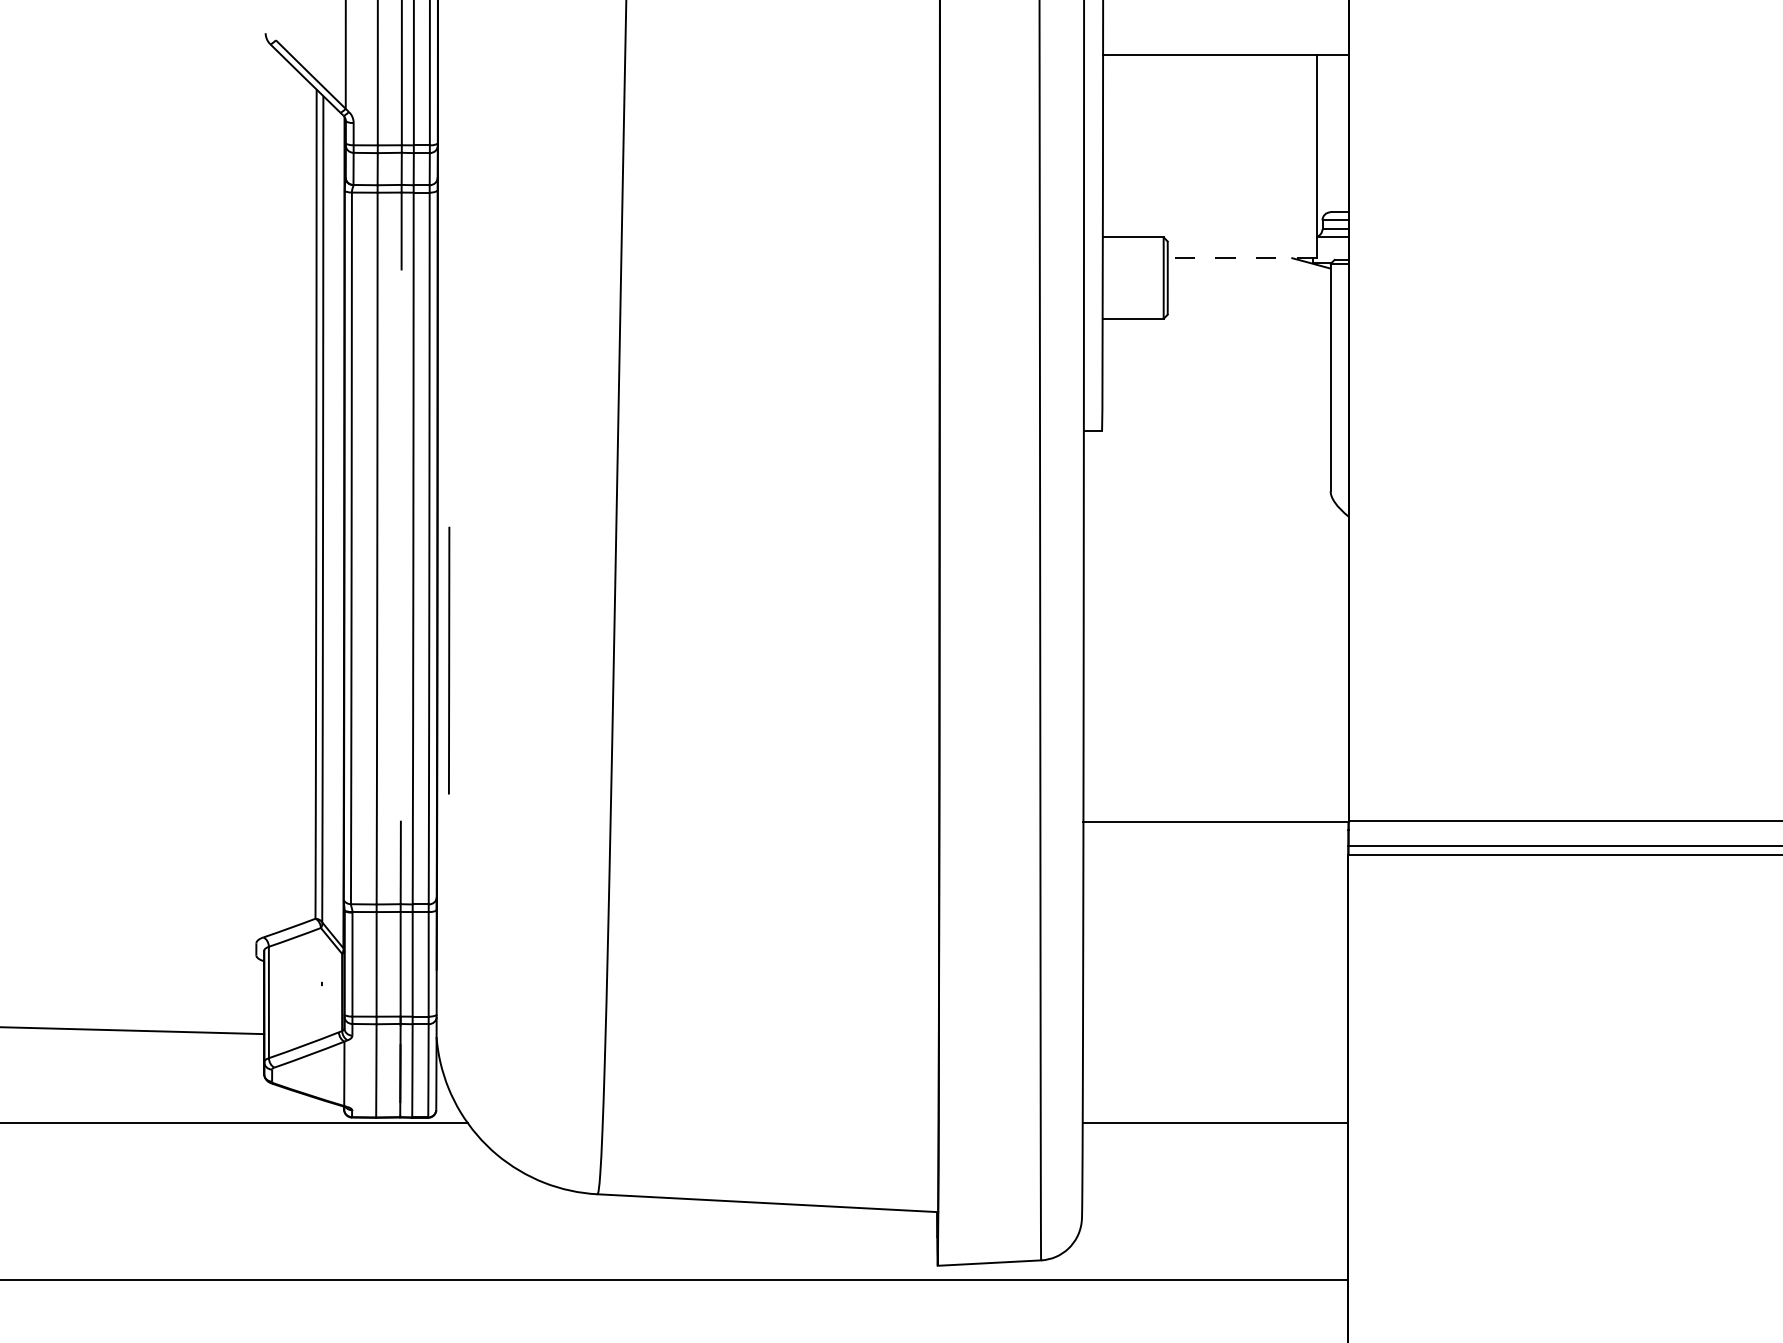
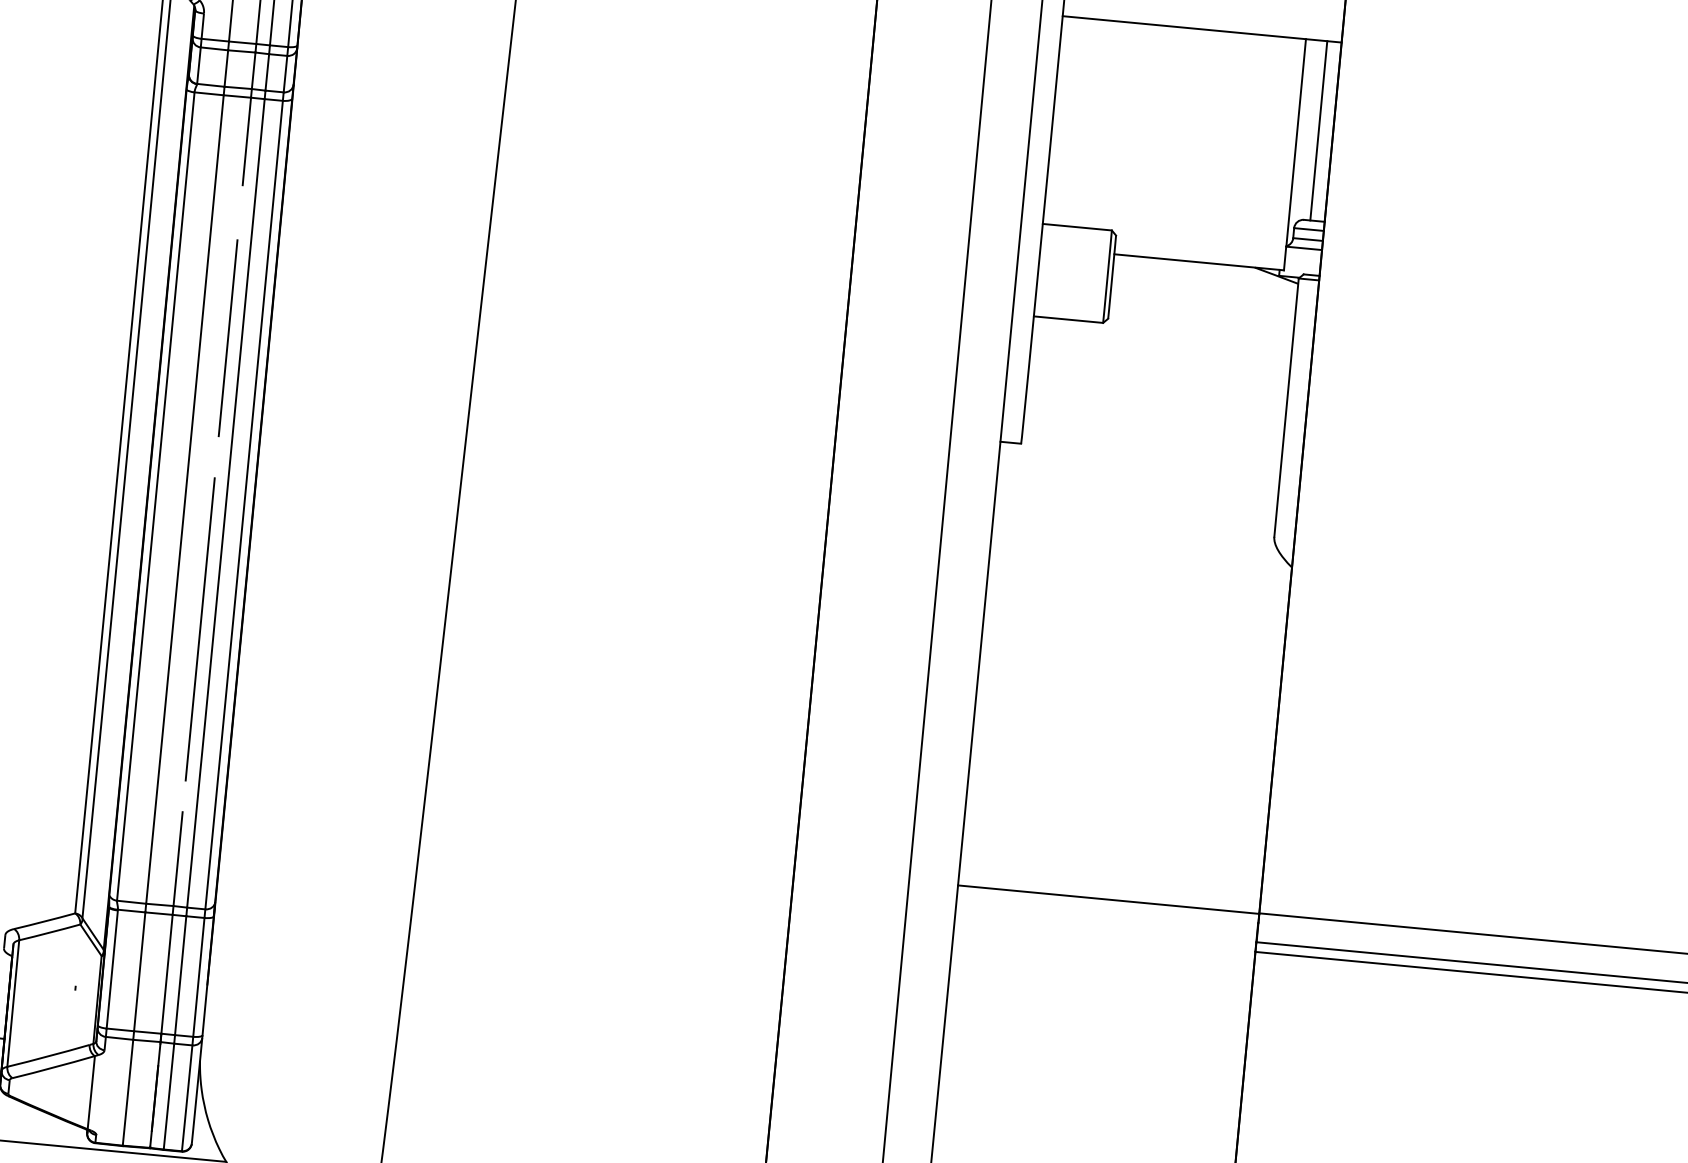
line: (1335, 133) -> (1318, 130), added
line: (1242, 257) -> (1199, 261), dashed -> solid
line: (401, 404) -> (228, 338), added
line: (449, 660) -> (200, 629), moved

